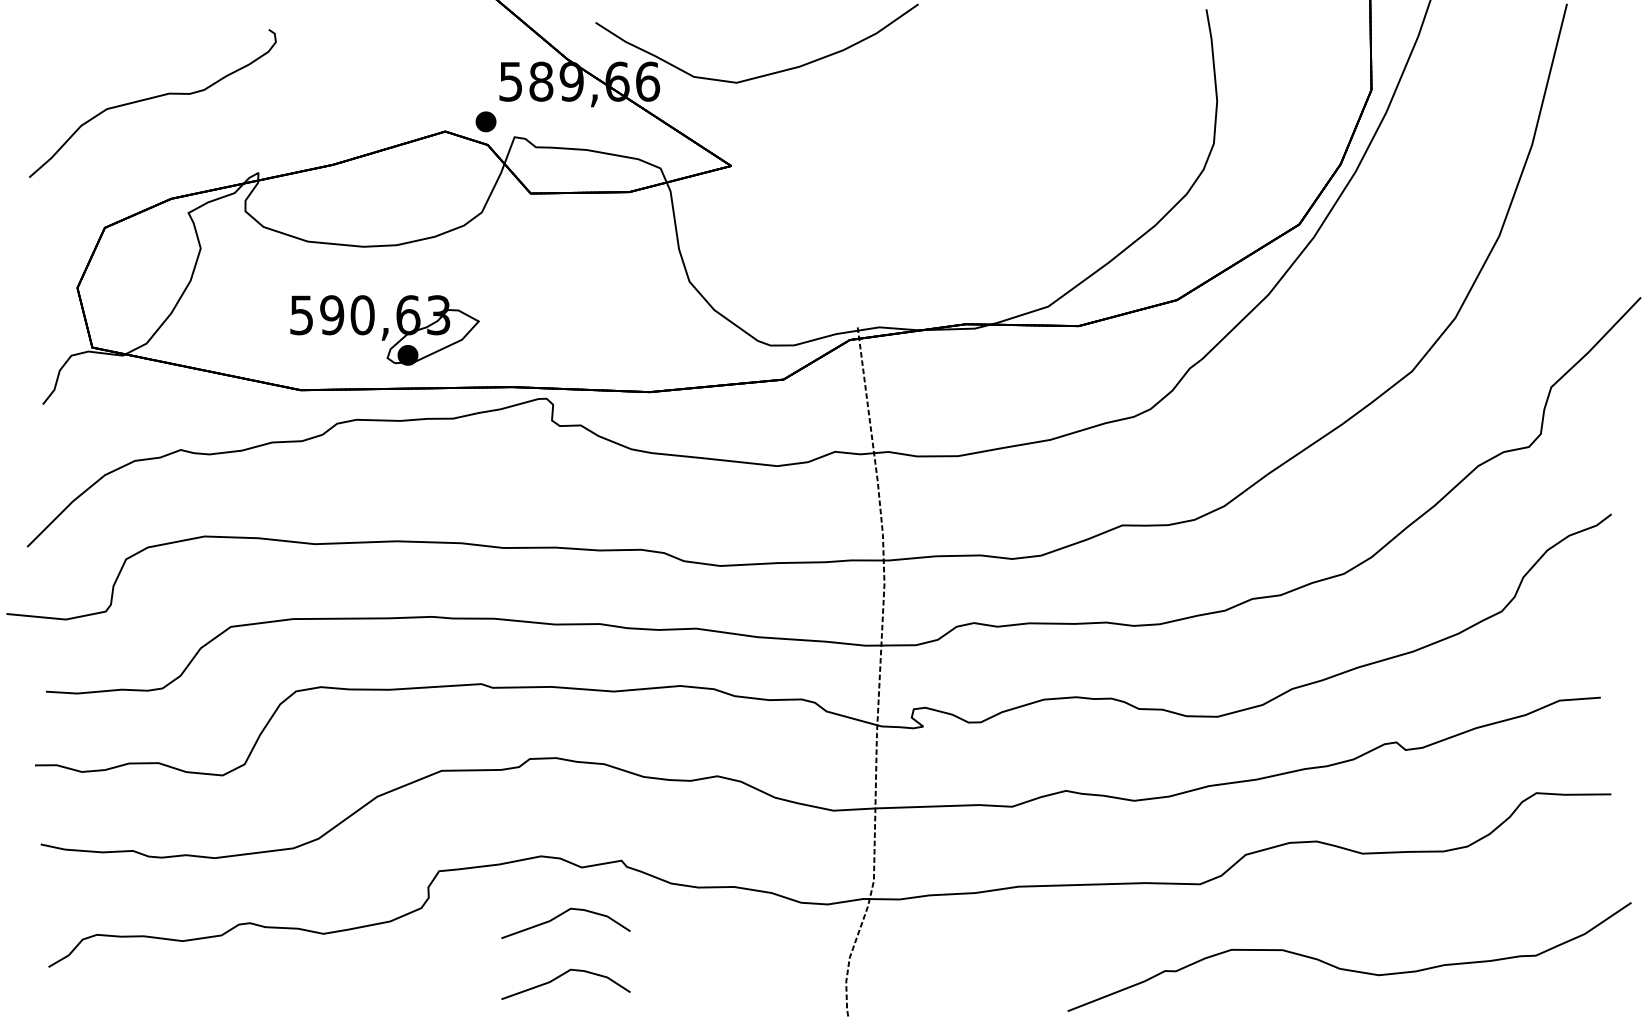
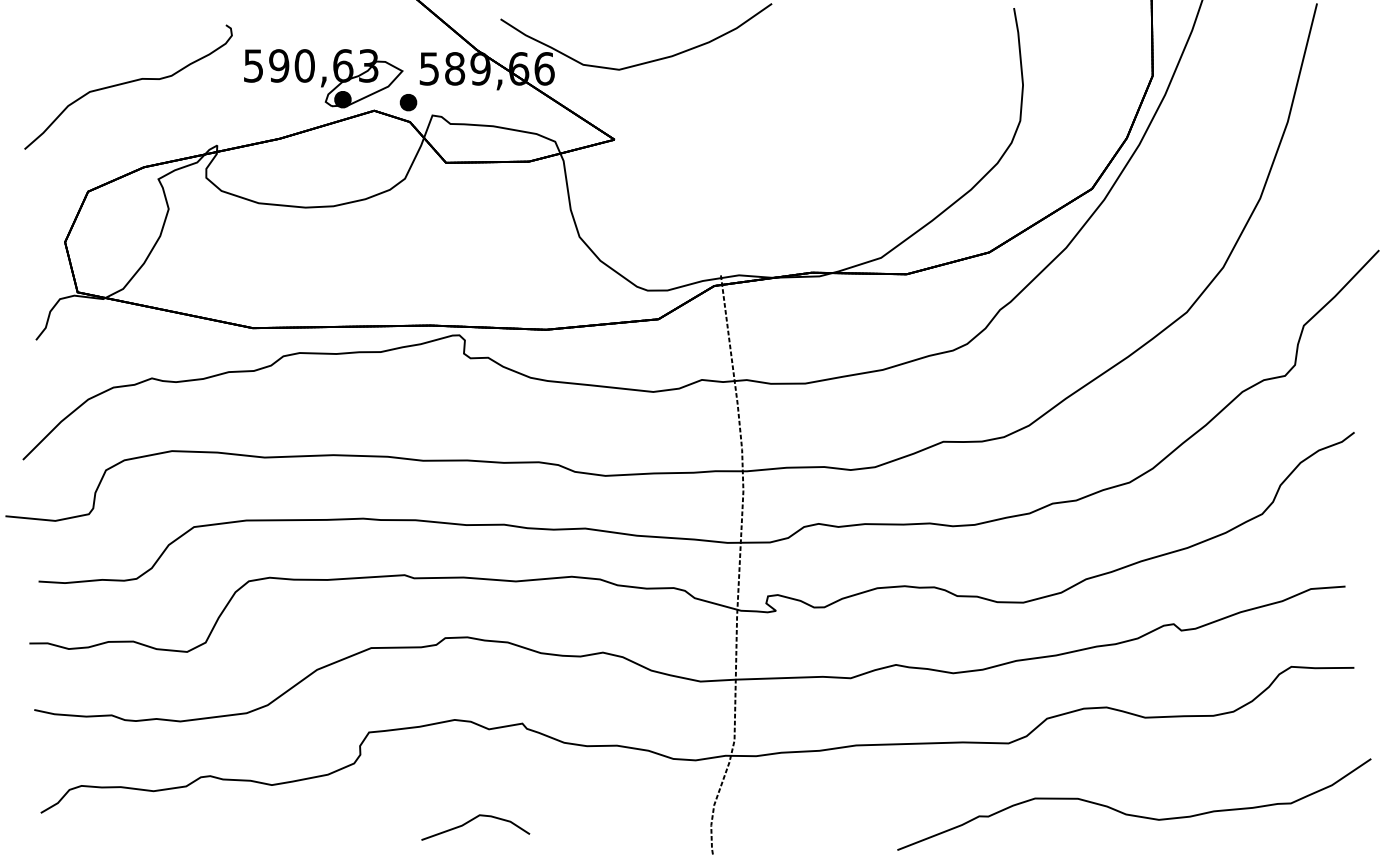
part: (384, 330) -> (323, 78), moved
curve: (561, 915) -> (471, 769), removed

